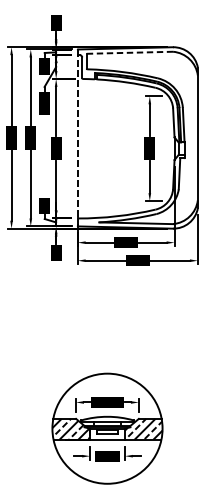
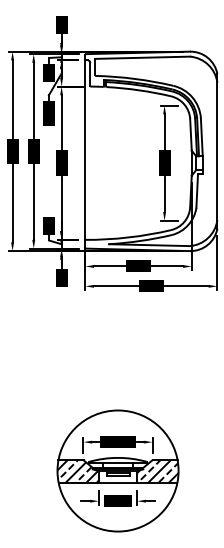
line: (130, 52) -> (143, 57), dashed -> solid
line: (77, 134) -> (85, 147), dashed -> solid

